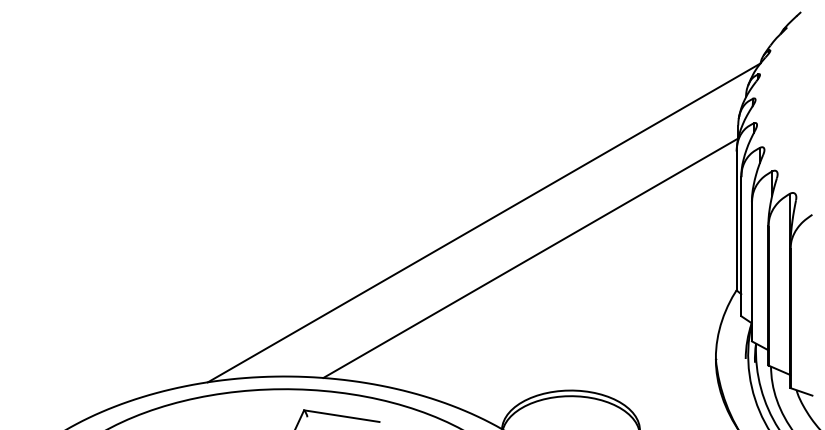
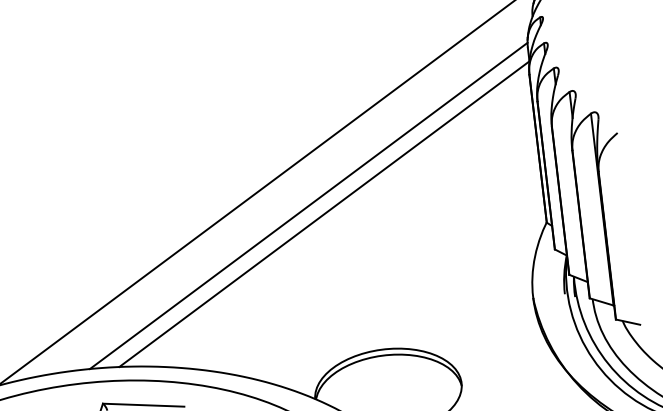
line: (516, 248) -> (308, 205), added

